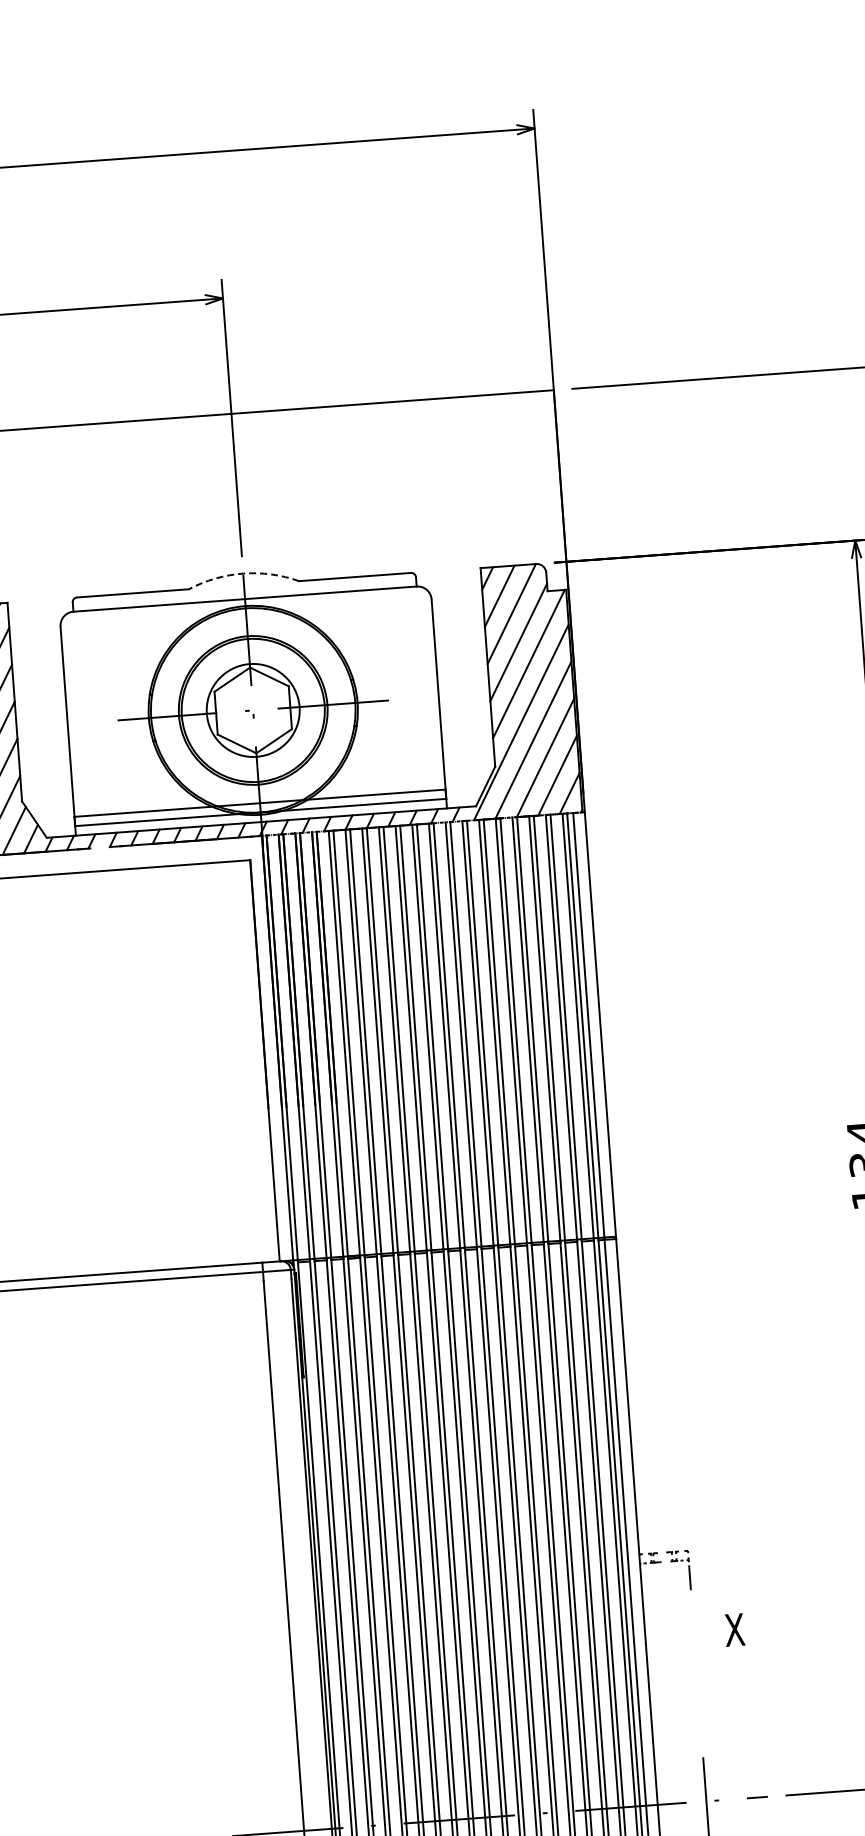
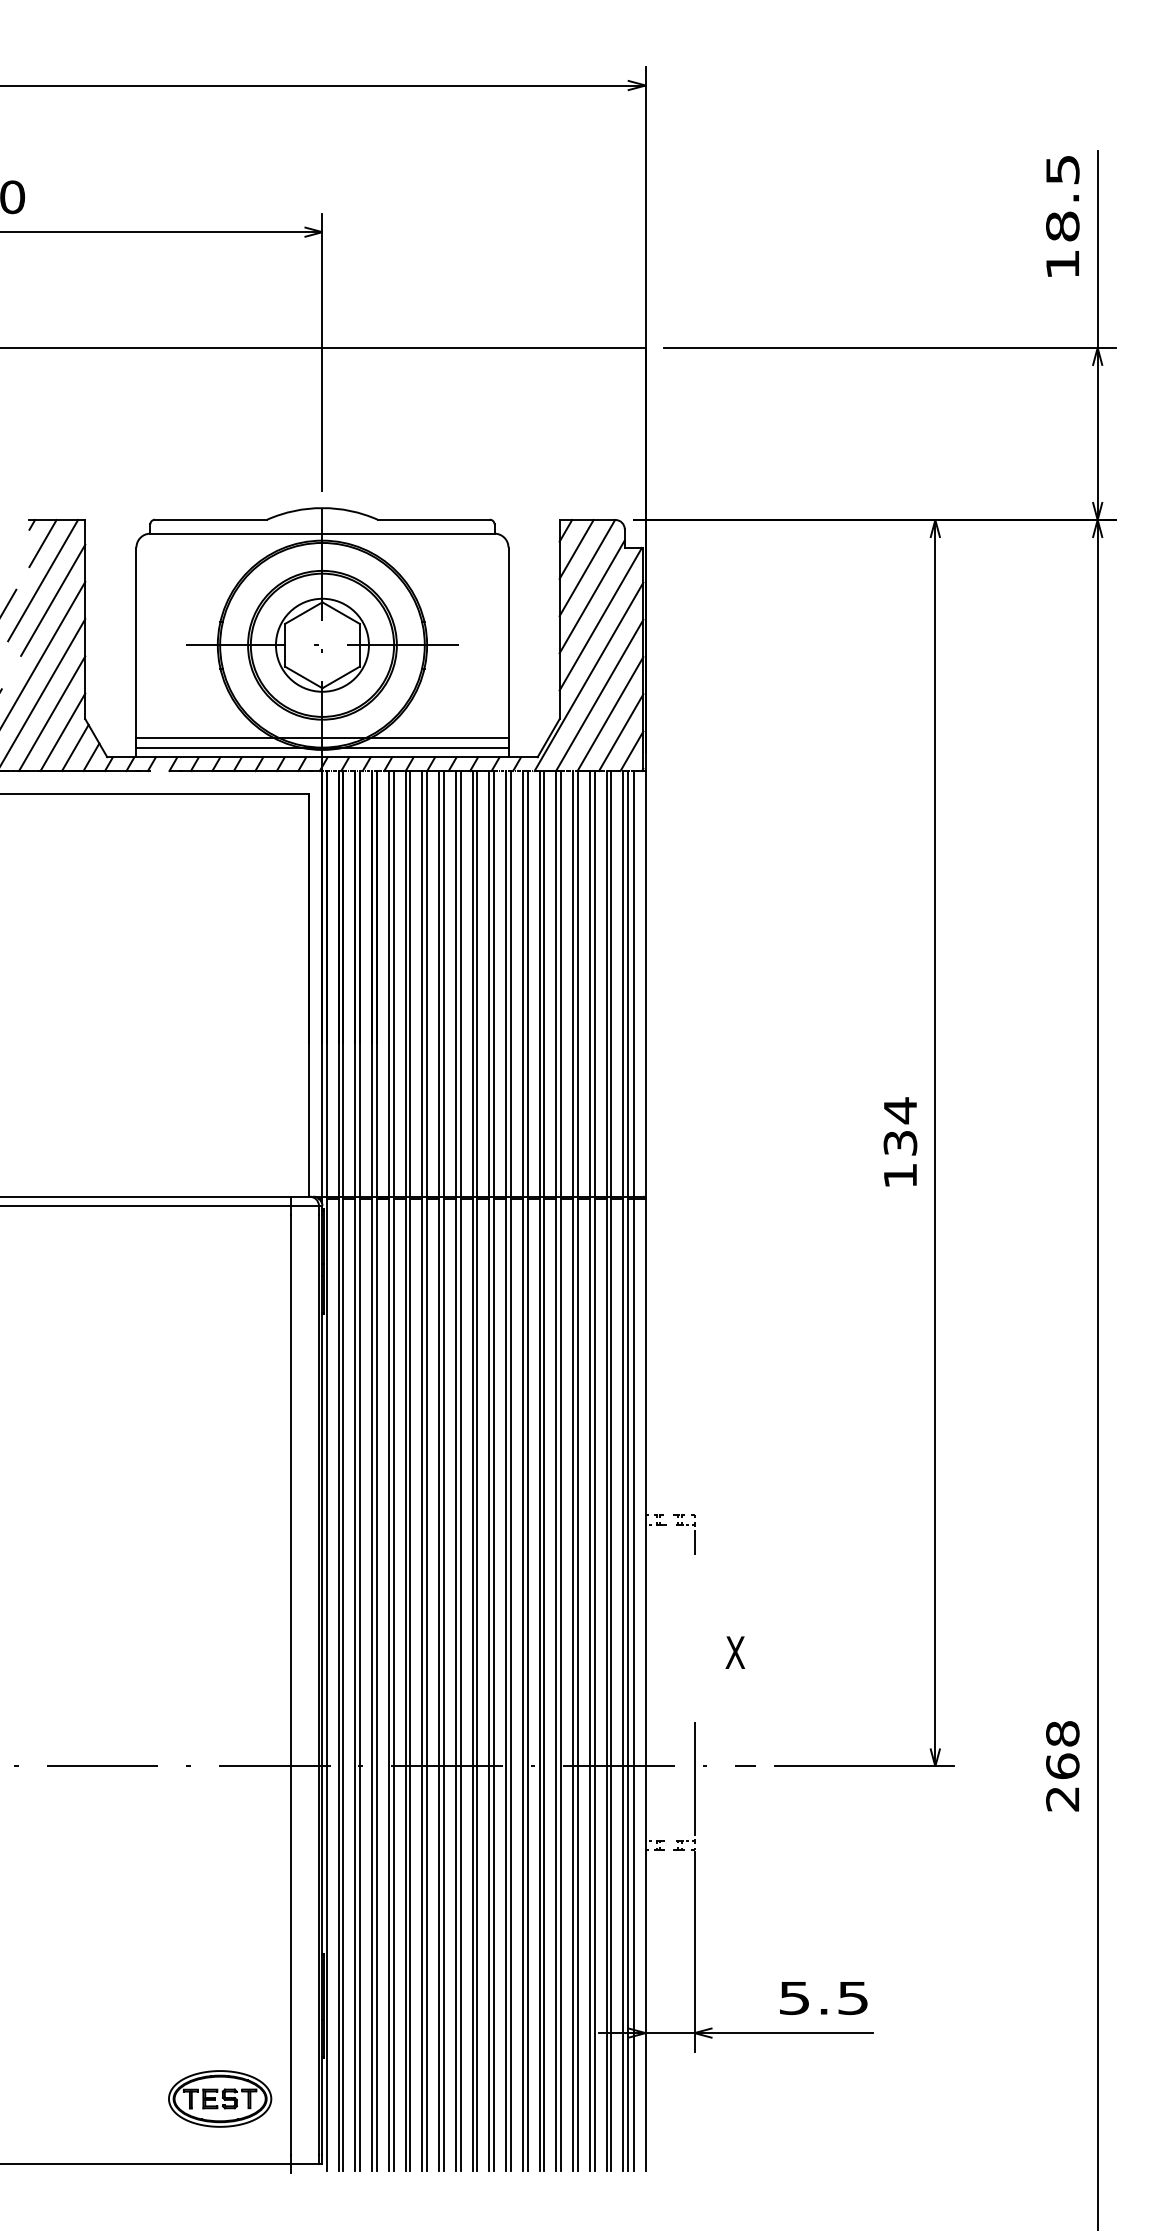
arc: (243, 574) -> (322, 508), dashed -> solid
text: (734, 1629) -> (735, 1652), moved

